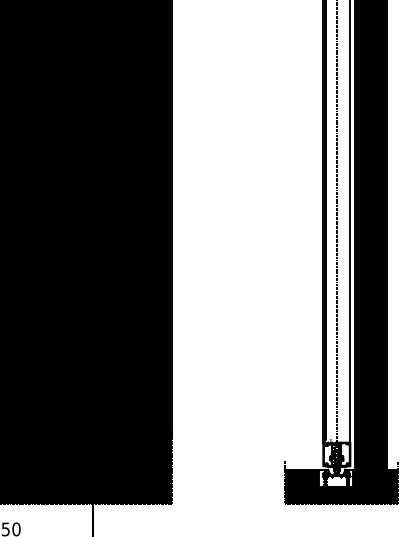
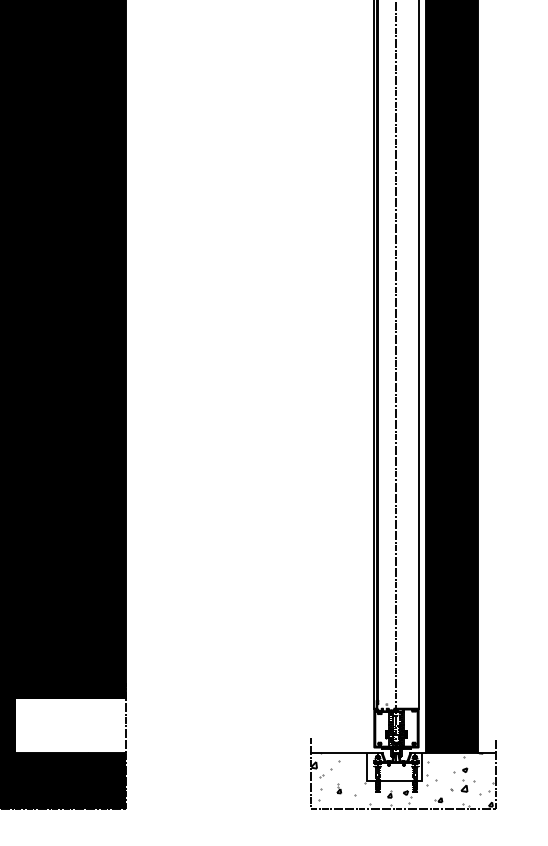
fill: (138, 452) -> (71, 724), removed
fill: (340, 486) -> (402, 780), removed

